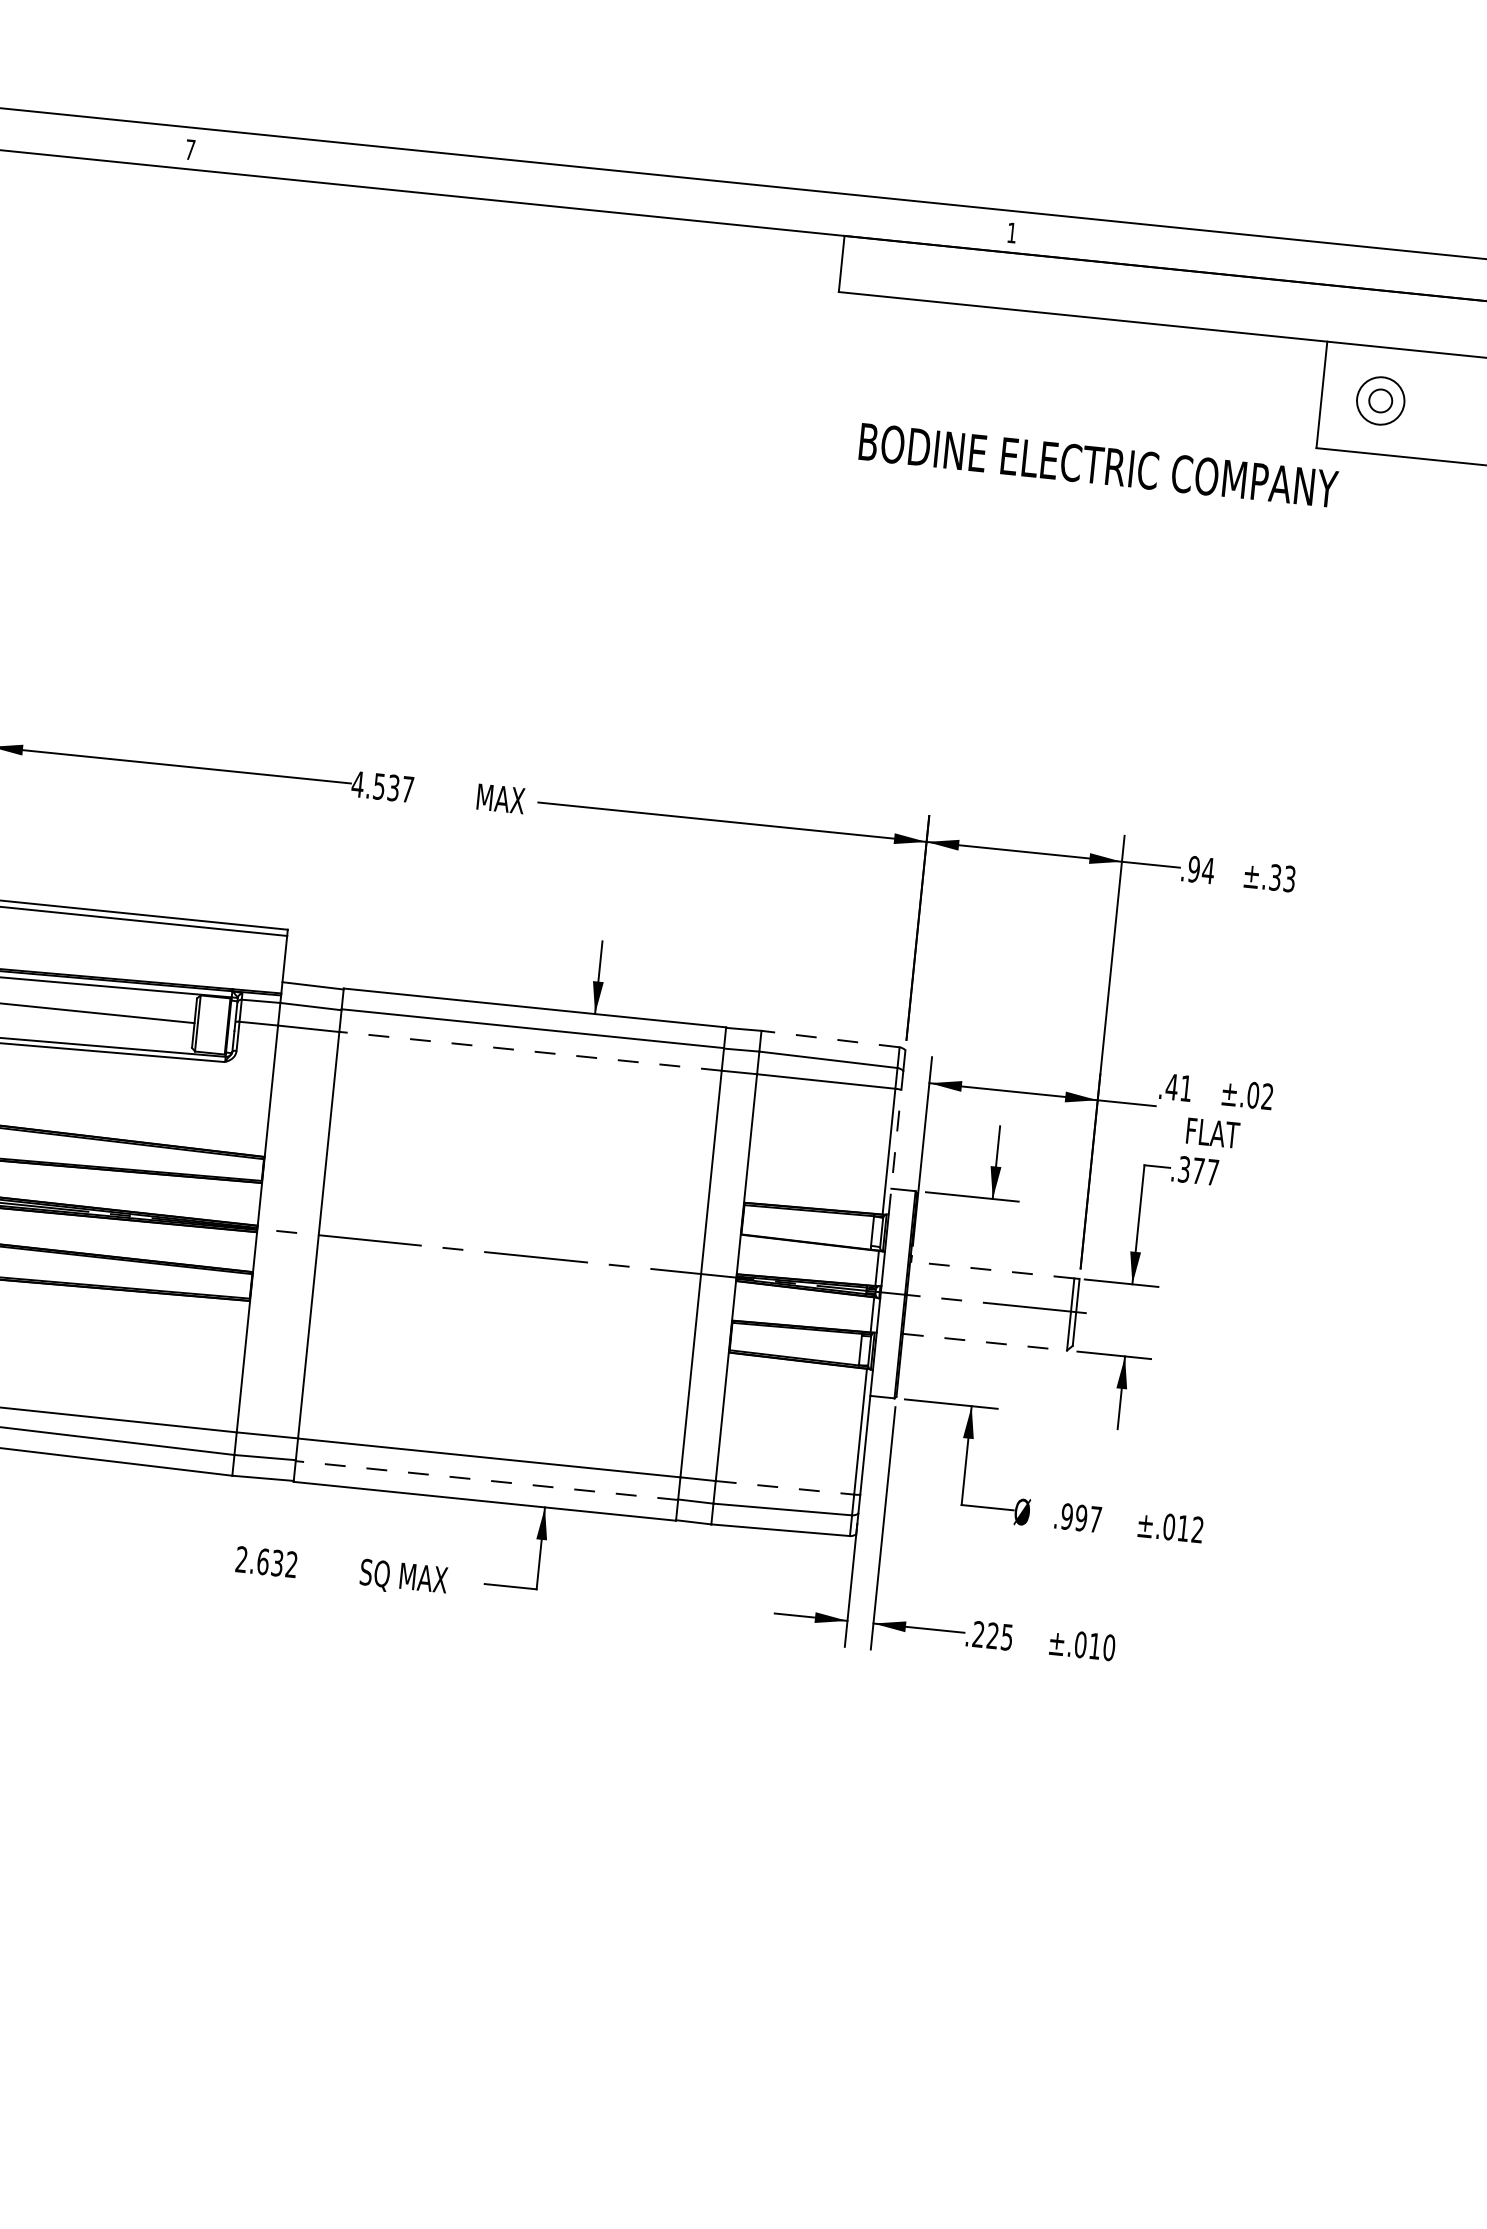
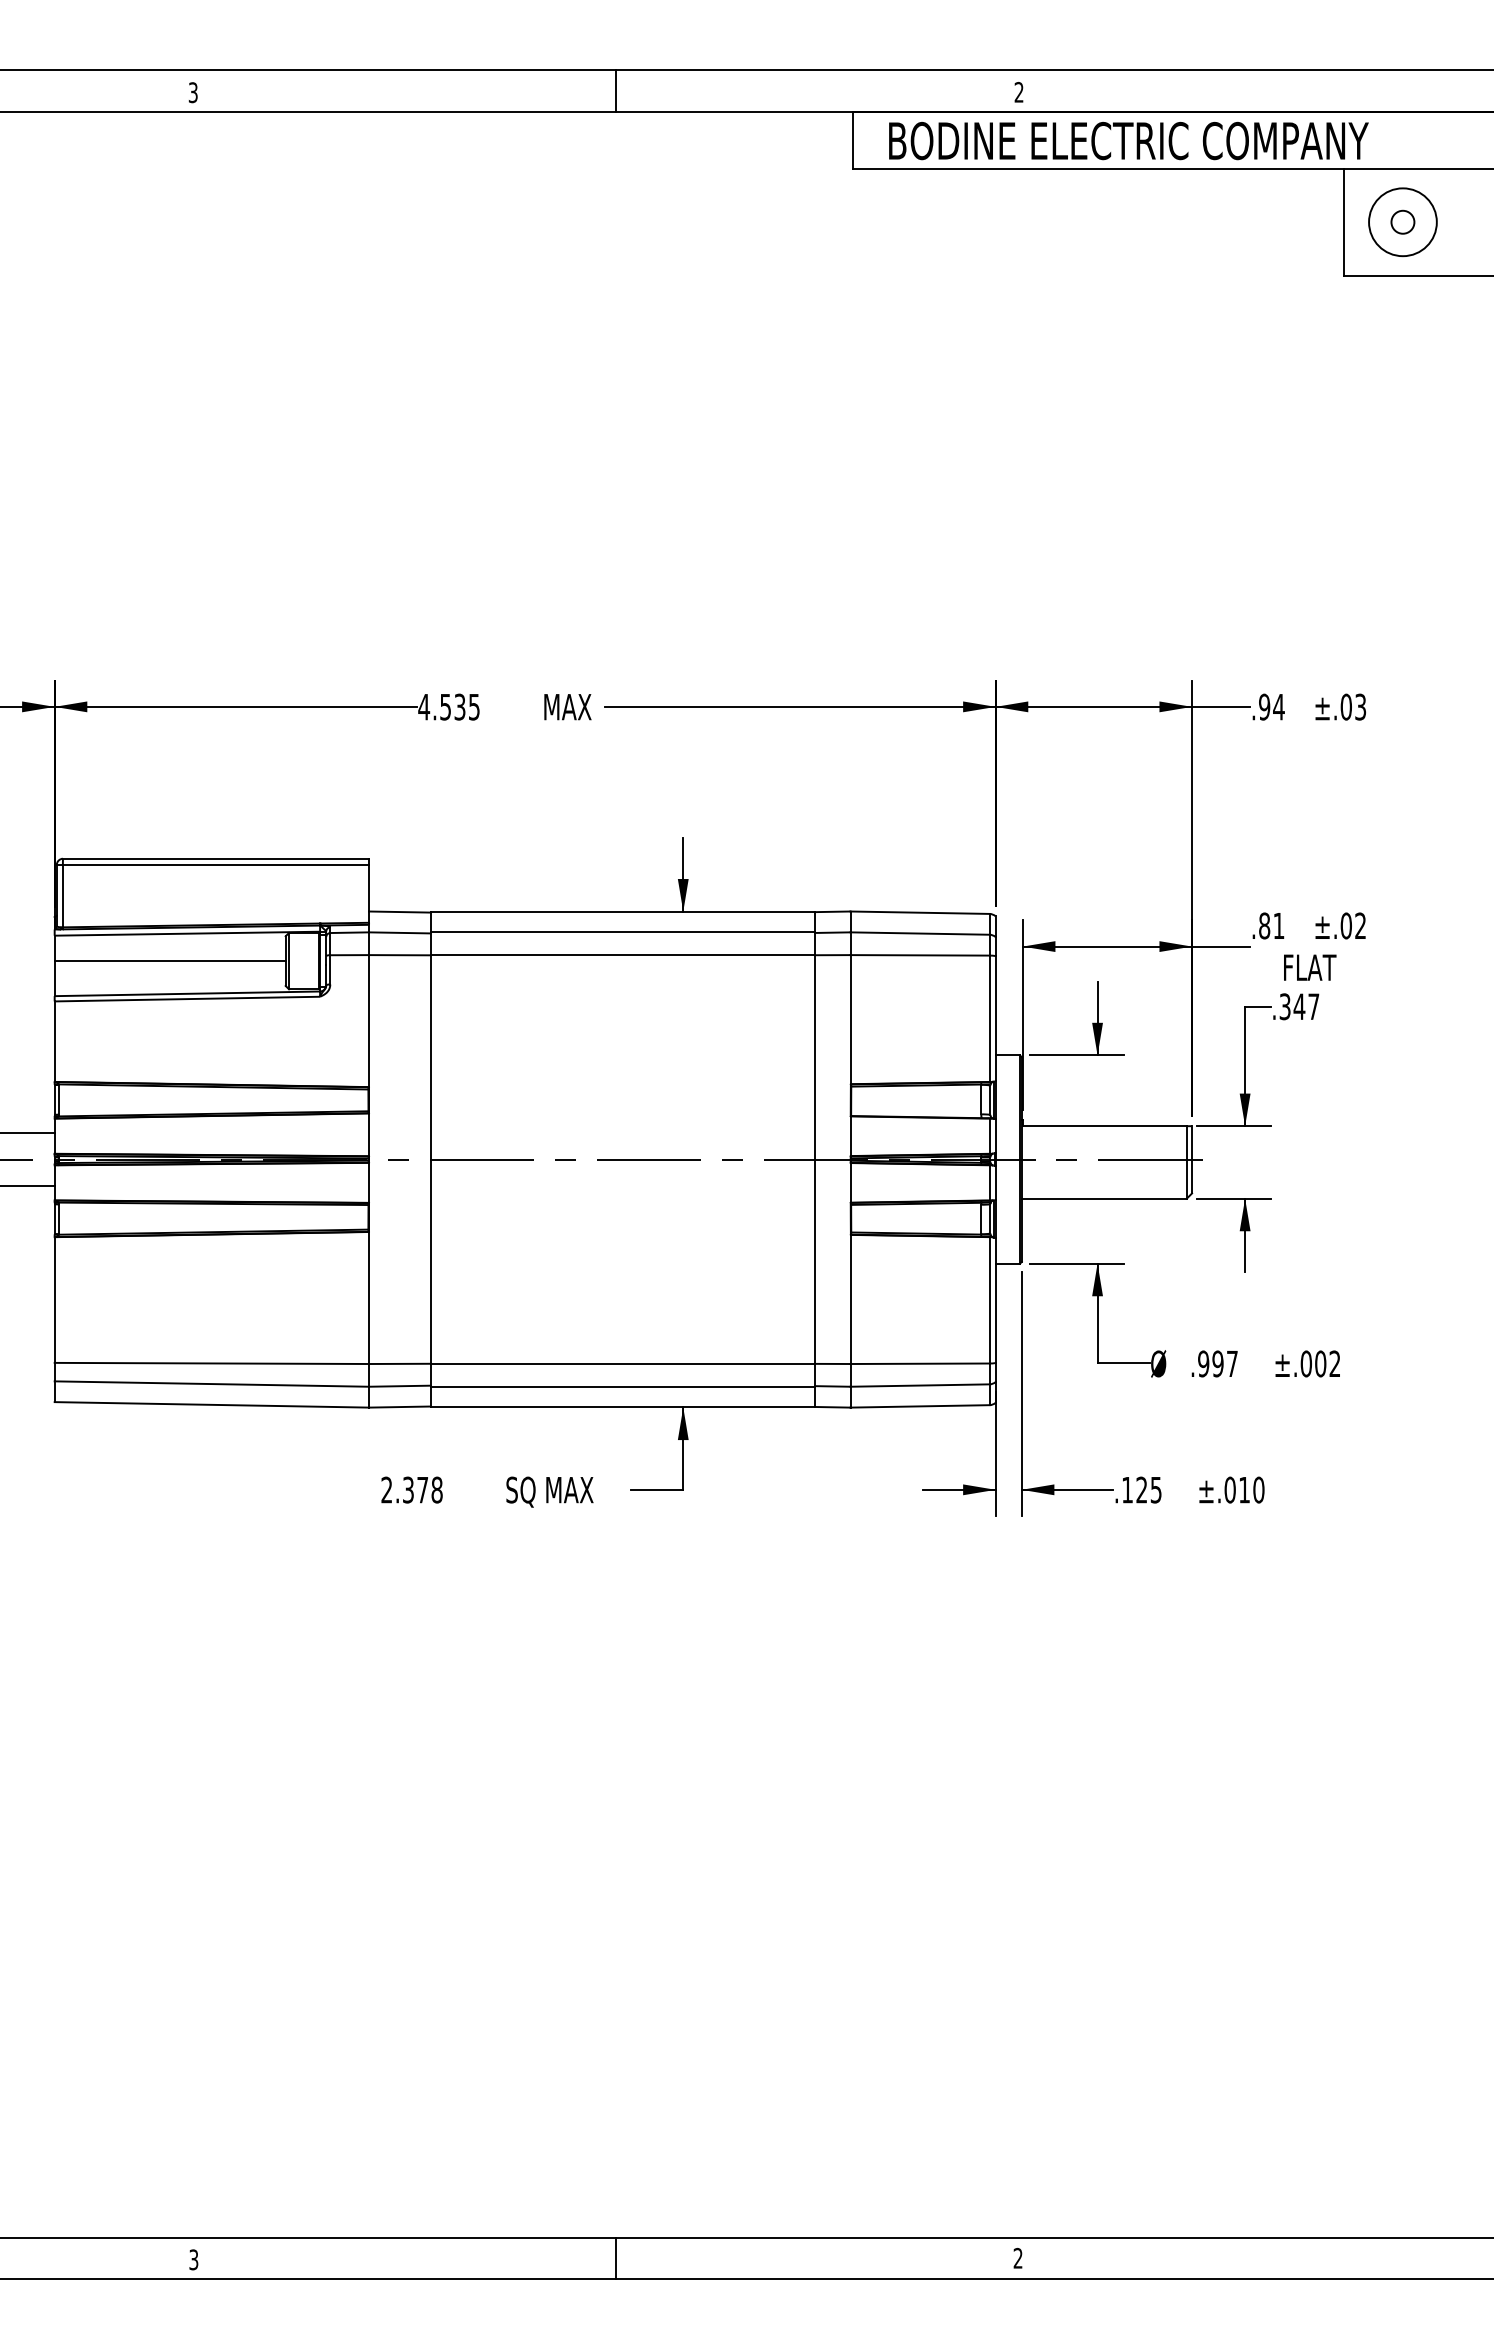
text: (189, 149) -> (192, 92), 7 -> 3
line: (610, 191) -> (615, 91), added
text: (1011, 232) -> (1018, 91), 1 -> 2
circle: (1380, 401) -> (1402, 222), size x1.43
text: (1098, 464) -> (1128, 140), moved
text: (408, 789) -> (474, 707), 4.537 -> 4.535
text: (1274, 876) -> (1345, 706), ±.33 -> ±.03
line: (831, 1038) -> (920, 912), dashed -> solid
line: (530, 1051) -> (622, 955), dashed -> solid
text: (1171, 1086) -> (1264, 925), .41 -> .81
line: (894, 1151) -> (995, 1018), dashed -> solid
text: (1198, 1170) -> (1299, 1006), .377 -> .347
line: (992, 1270) -> (1104, 1126), dashed -> solid
line: (985, 1342) -> (1104, 1198), dashed -> solid
line: (486, 1480) -> (622, 1386), dashed -> solid
line: (785, 1487) -> (920, 1363), dashed -> solid
text: (1183, 1528) -> (1320, 1363), ±.012 -> ±.002
text: (277, 1562) -> (422, 1489), 2.632 -> 2.378
text: (978, 1633) -> (1127, 1489), .225 -> .125

